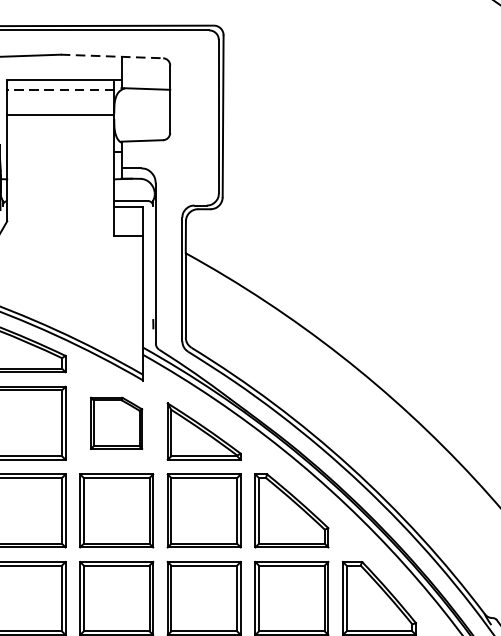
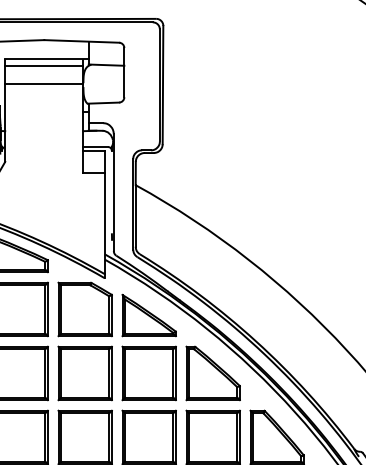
line: (112, 56) -> (82, 41), dashed -> solid
line: (59, 89) -> (43, 65), dashed -> solid
part: (115, 423) -> (84, 309), size x1.43

